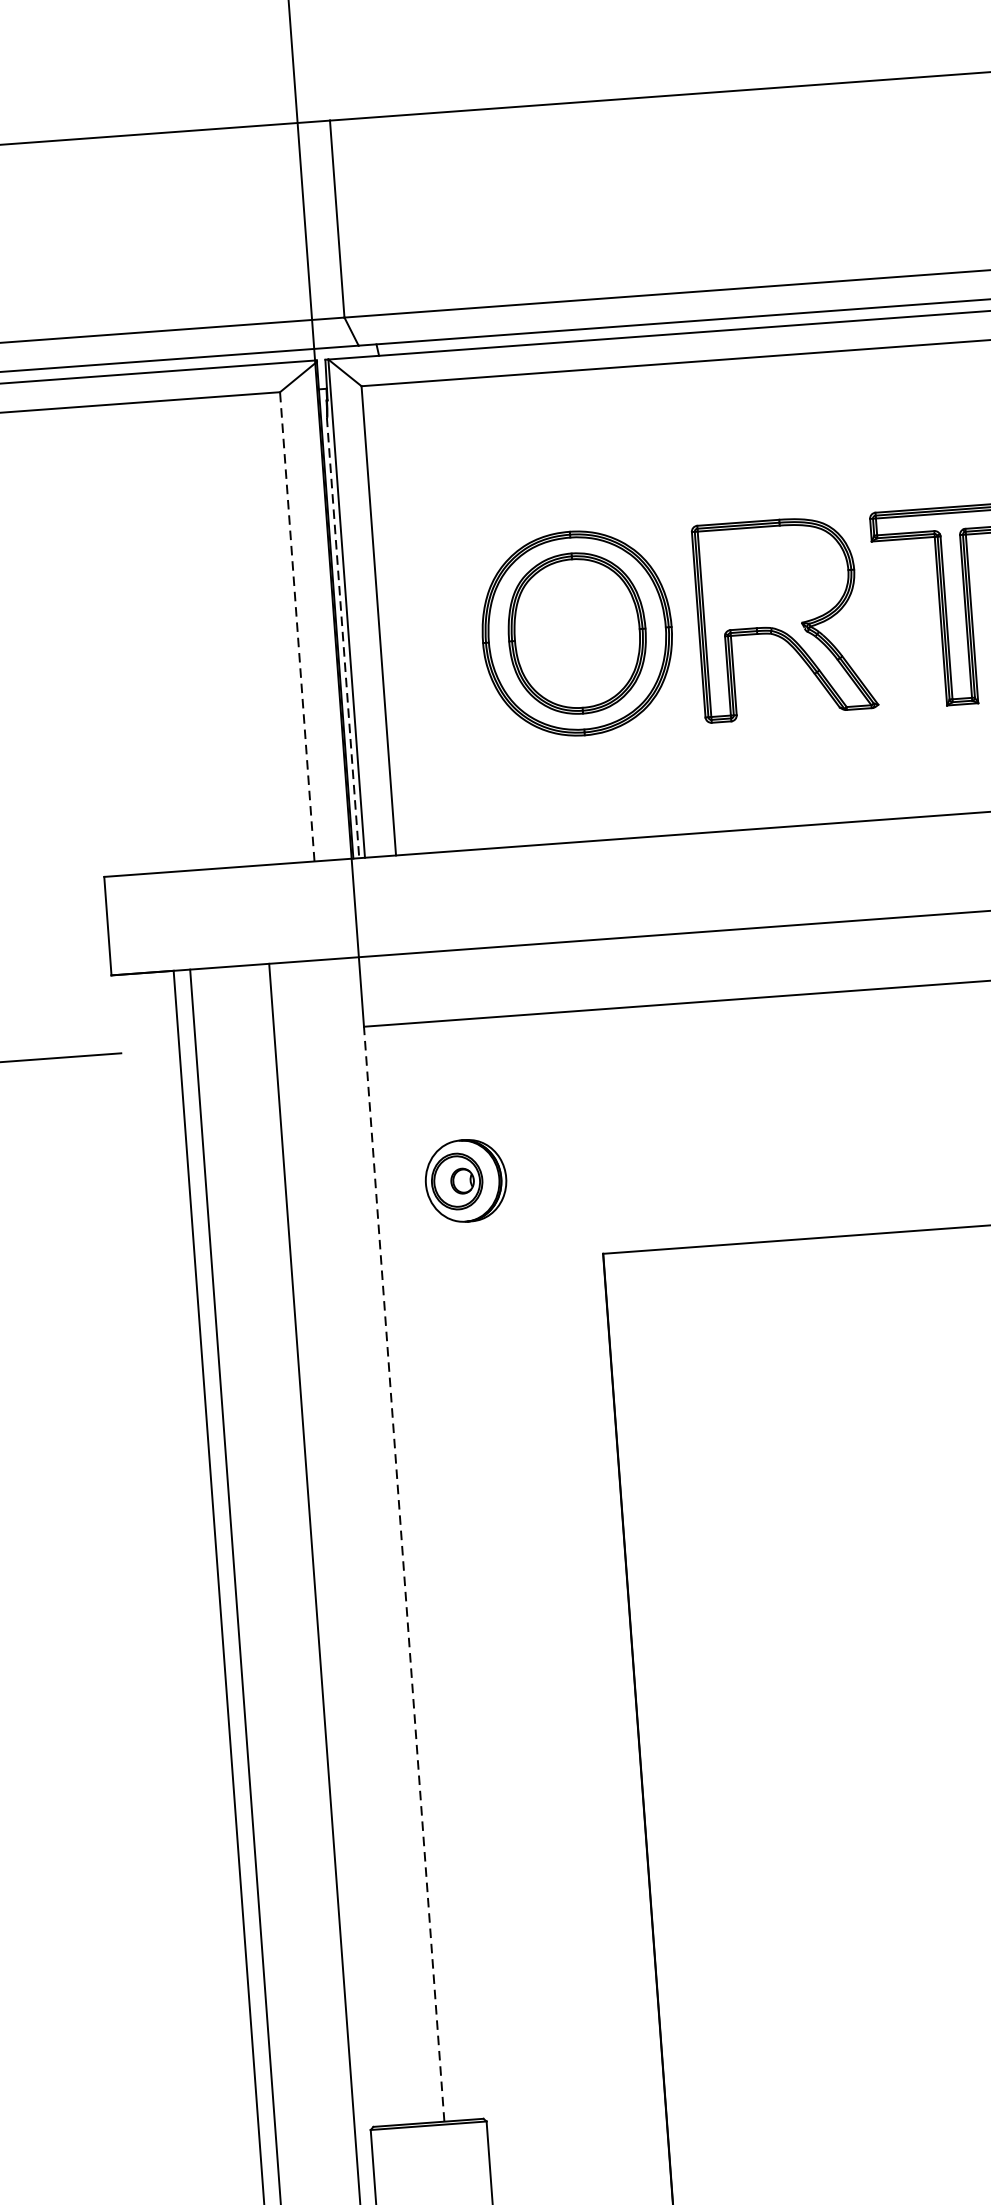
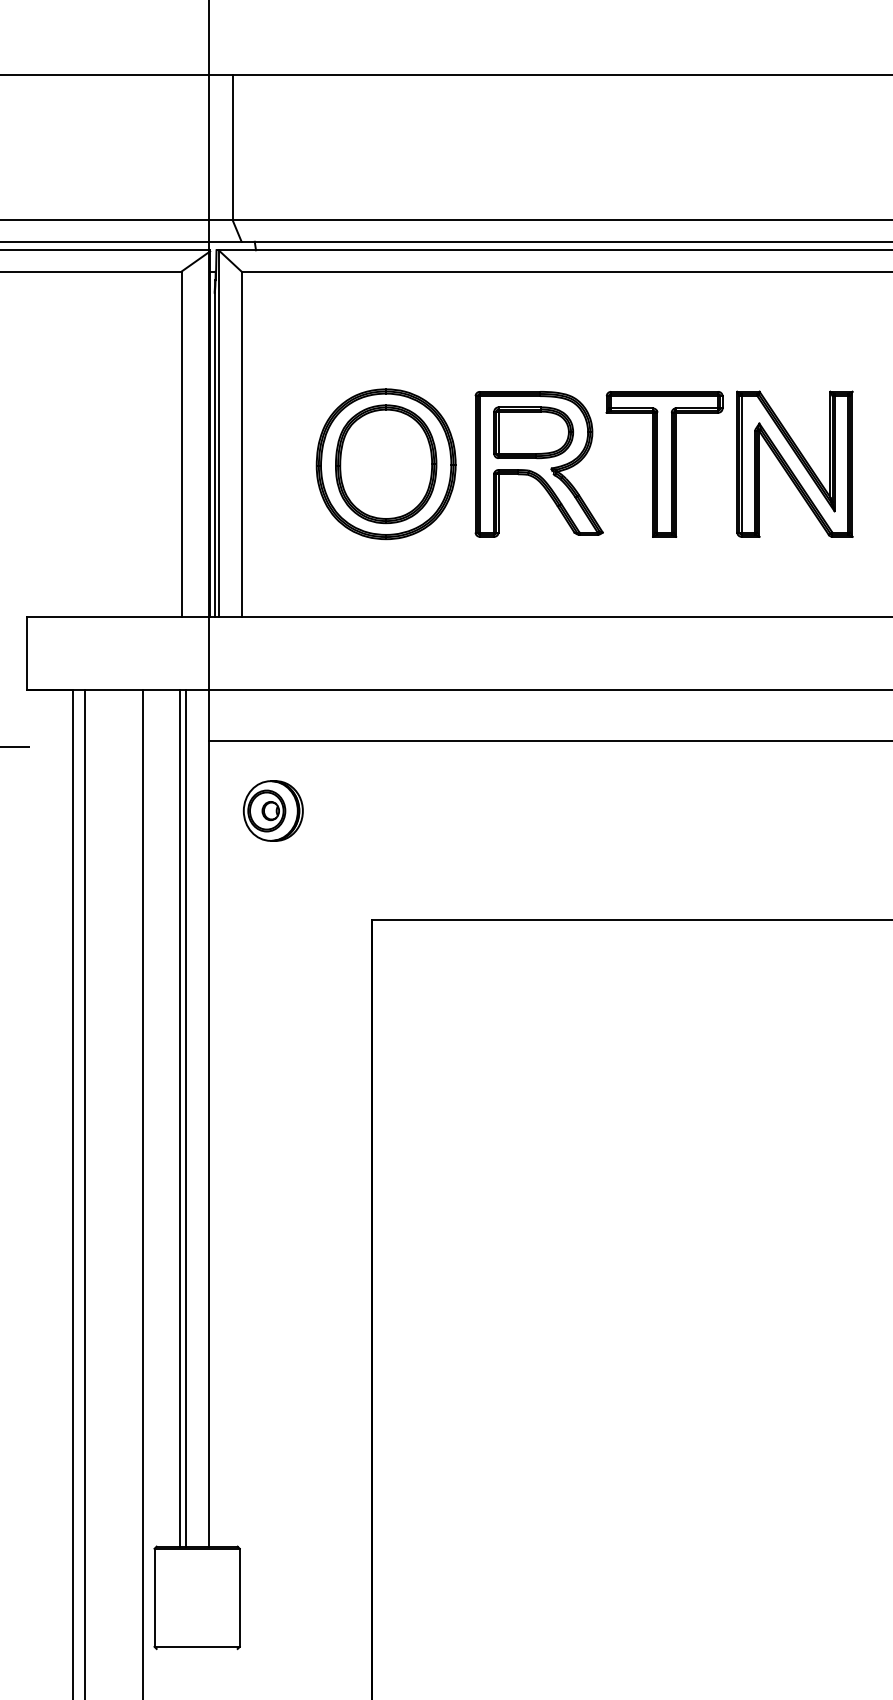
part: (774, 575) -> (533, 432), added
line: (297, 627) -> (181, 444), dashed -> solid
line: (343, 638) -> (214, 455), dashed -> solid
part: (464, 1180) -> (272, 810), moved
line: (371, 1540) -> (186, 1117), added
line: (361, 1541) -> (179, 1117), added
line: (403, 1574) -> (208, 1143), dashed -> solid

